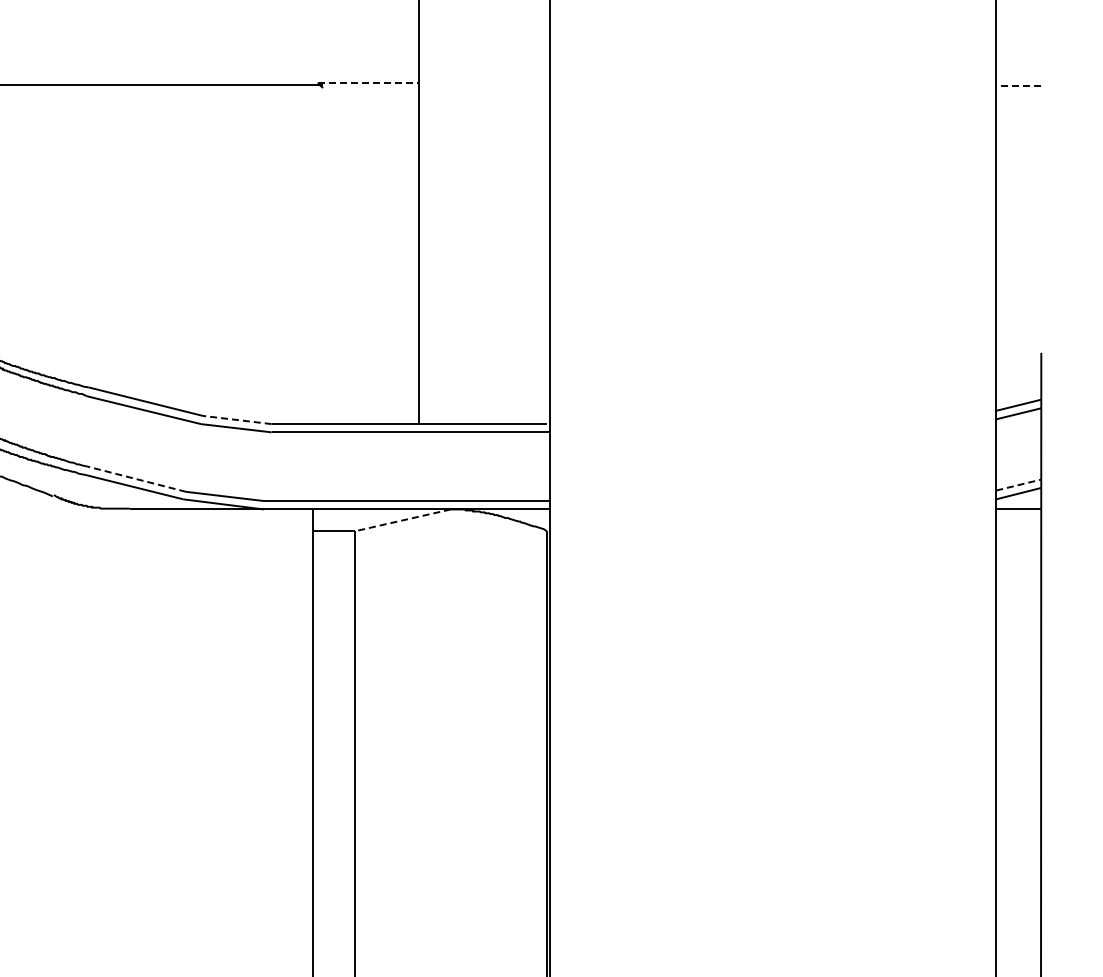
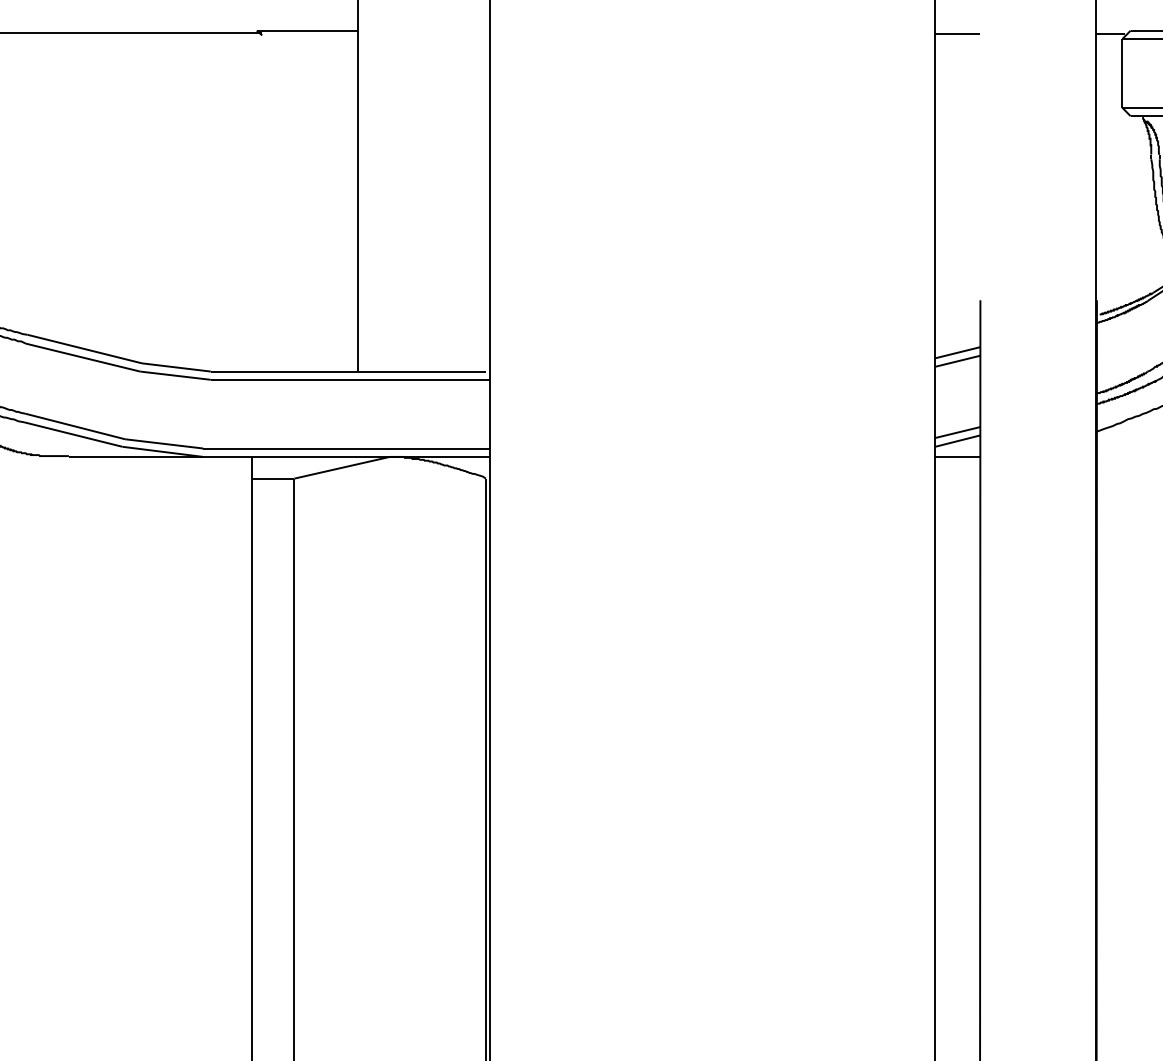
line: (368, 83) -> (307, 30), dashed -> solid
line: (1018, 86) -> (957, 33), dashed -> solid
line: (237, 420) -> (176, 367), dashed -> solid
line: (136, 479) -> (75, 426), dashed -> solid
line: (1019, 485) -> (958, 432), dashed -> solid
line: (403, 520) -> (342, 467), dashed -> solid

